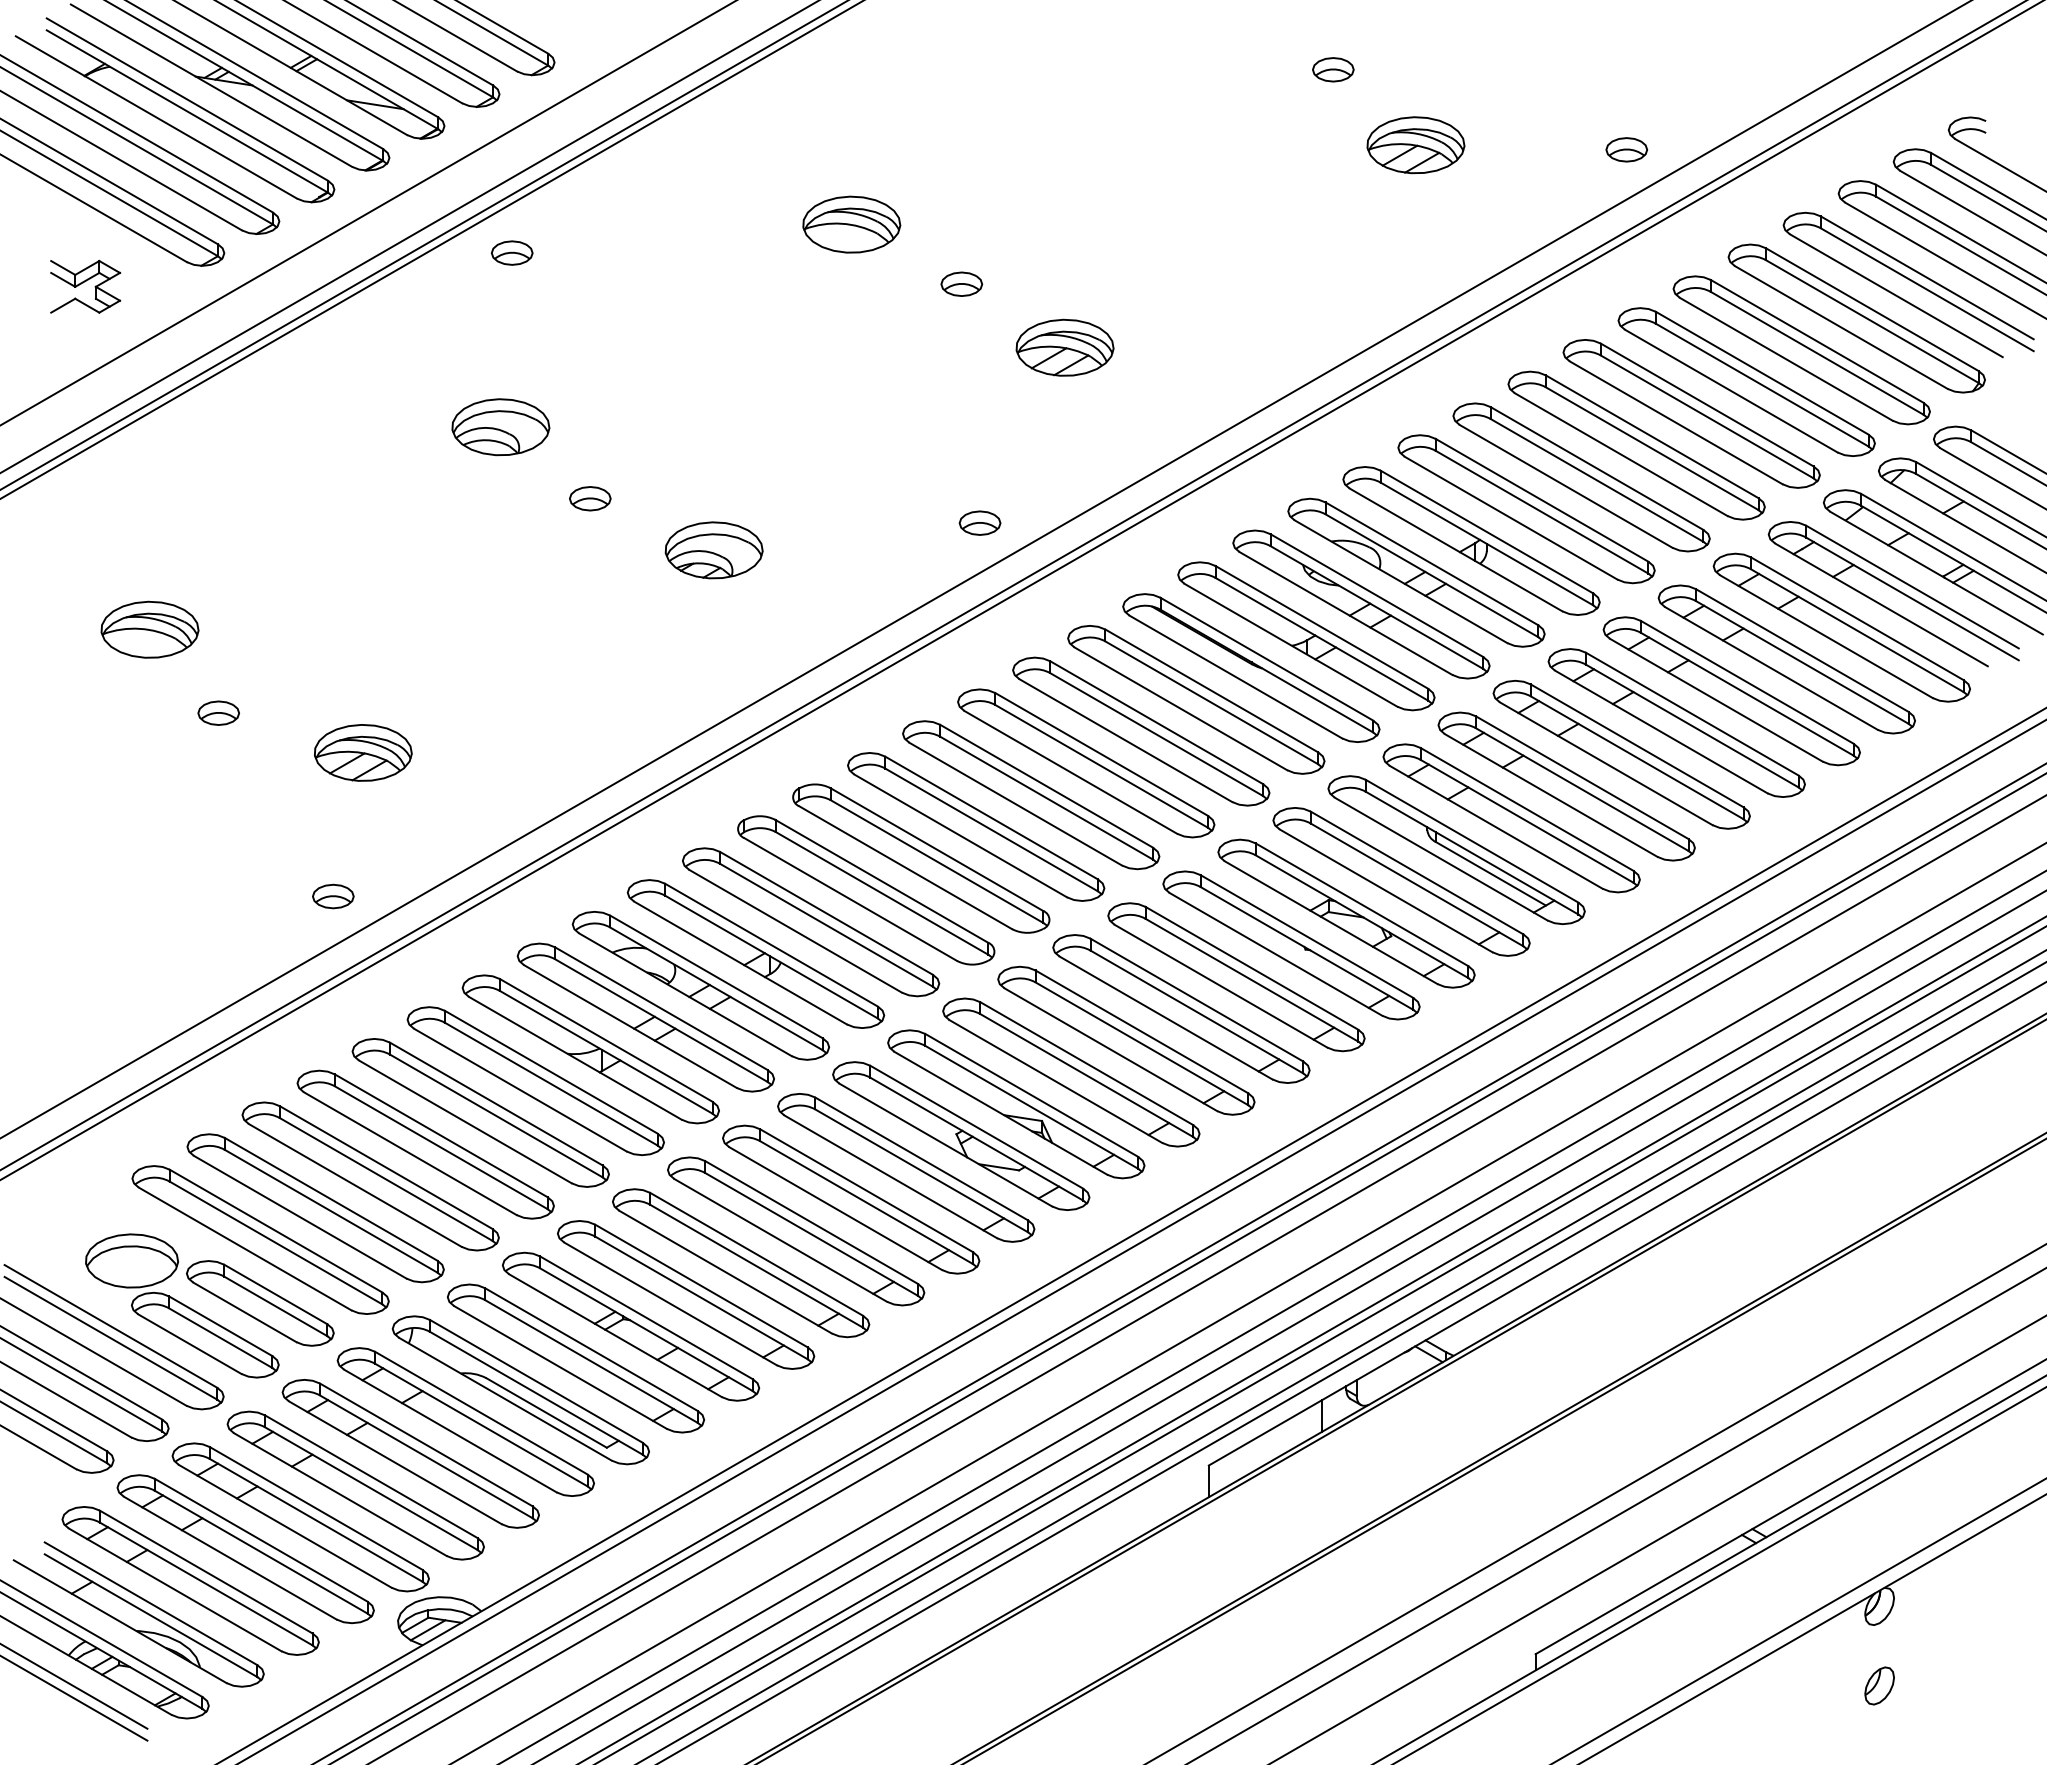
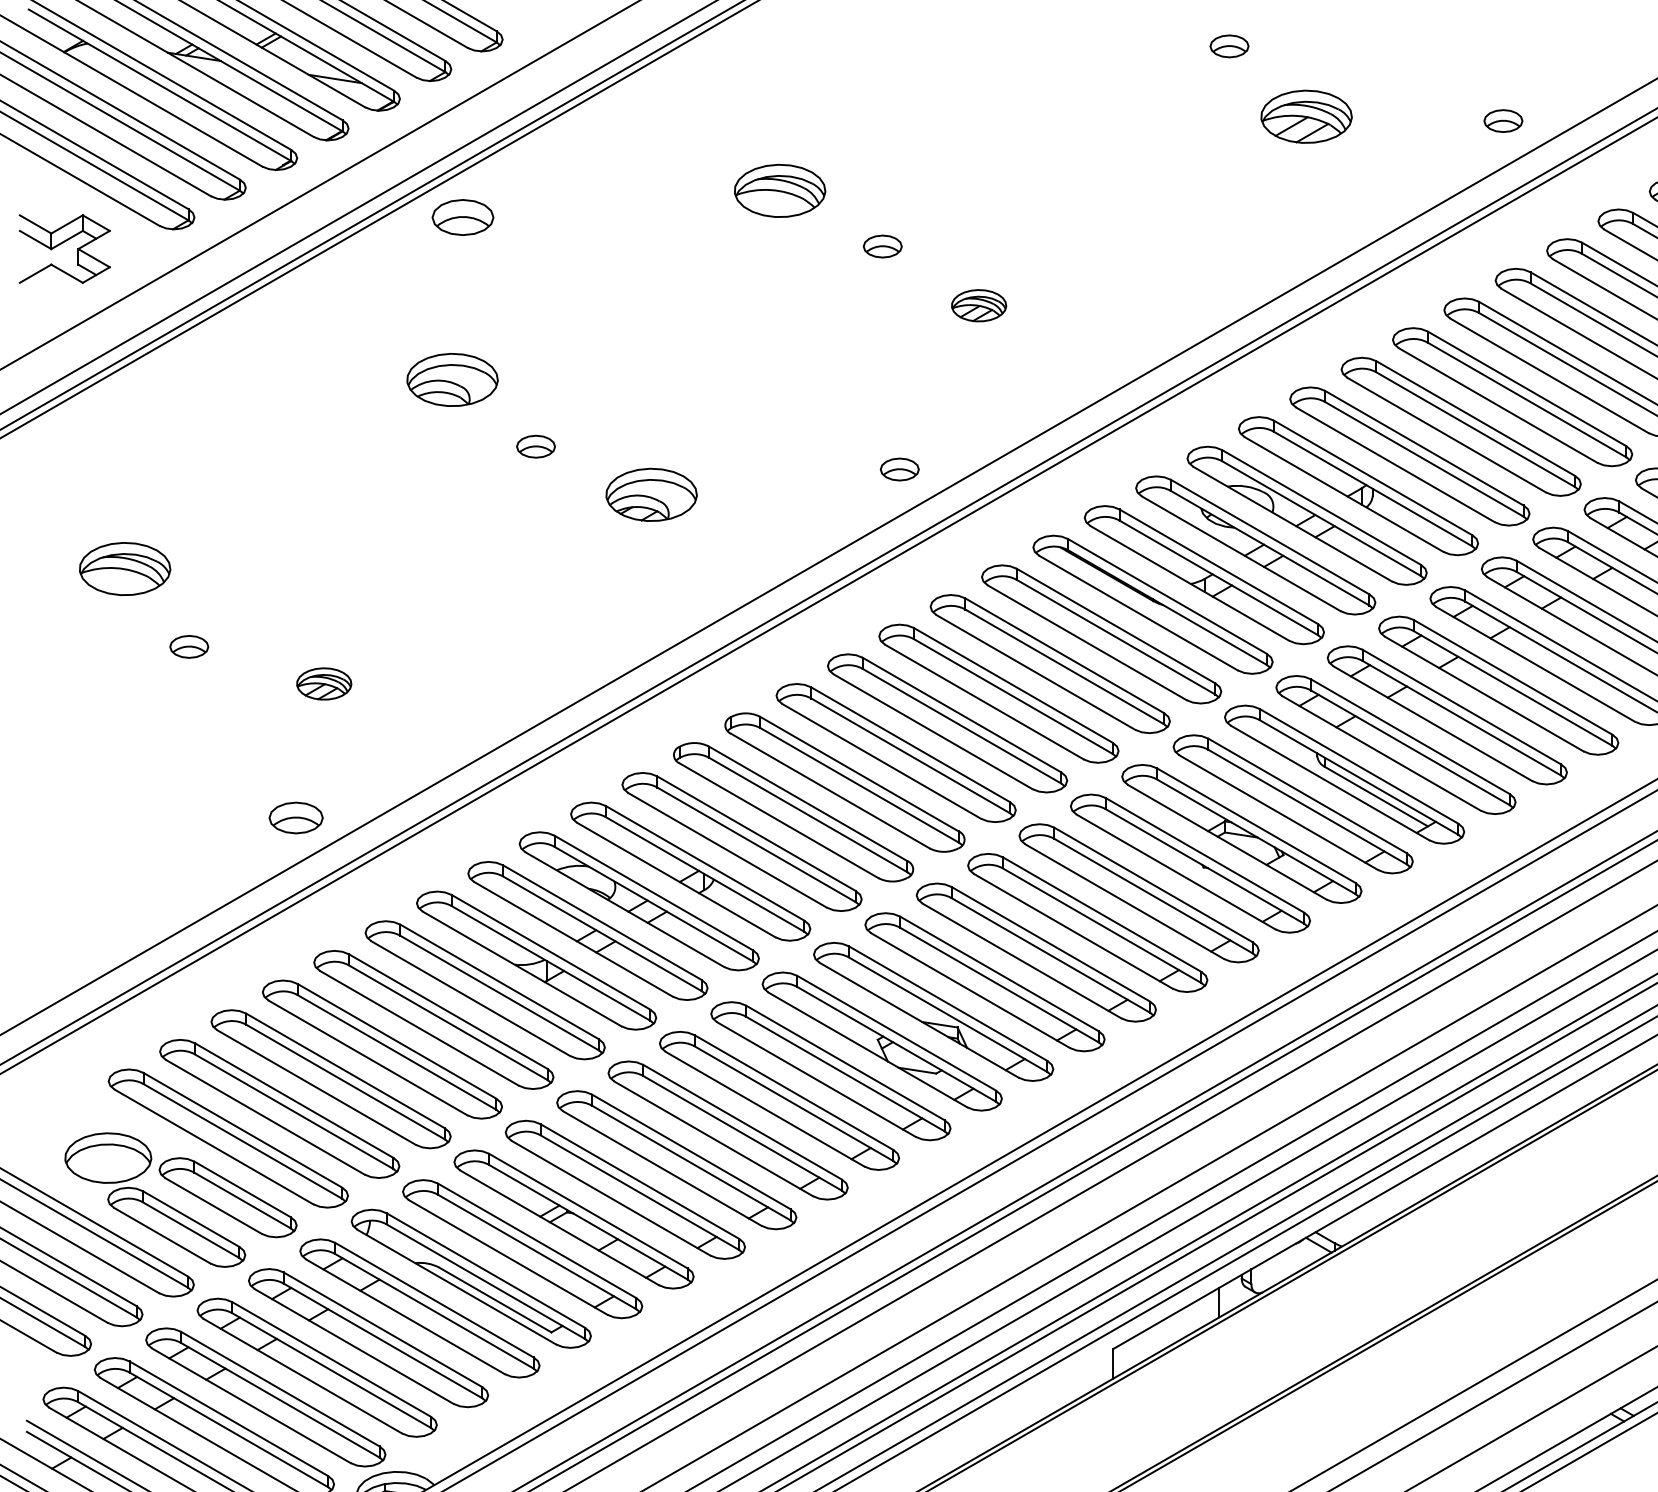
part: (512, 252) -> (463, 216), size x1.6
part: (85, 286) -> (64, 248), size x1.4
part: (1064, 347) -> (978, 305), size x0.6
part: (363, 752) -> (324, 683), size x0.6
part: (333, 896) -> (296, 817), size x1.4

